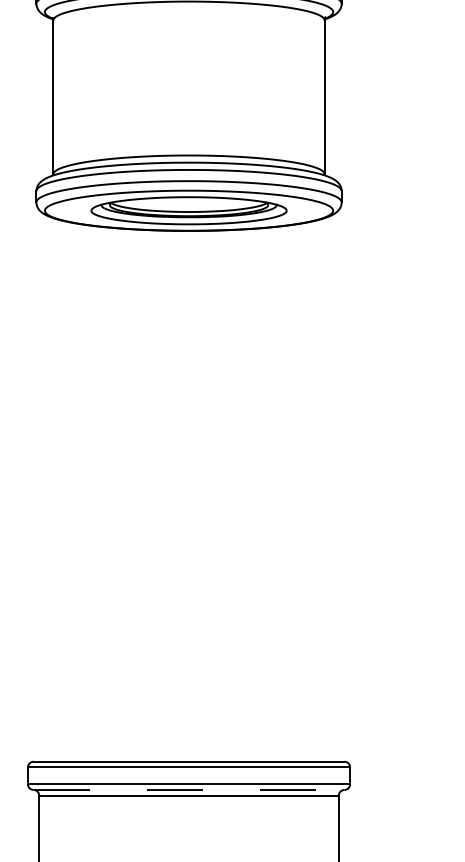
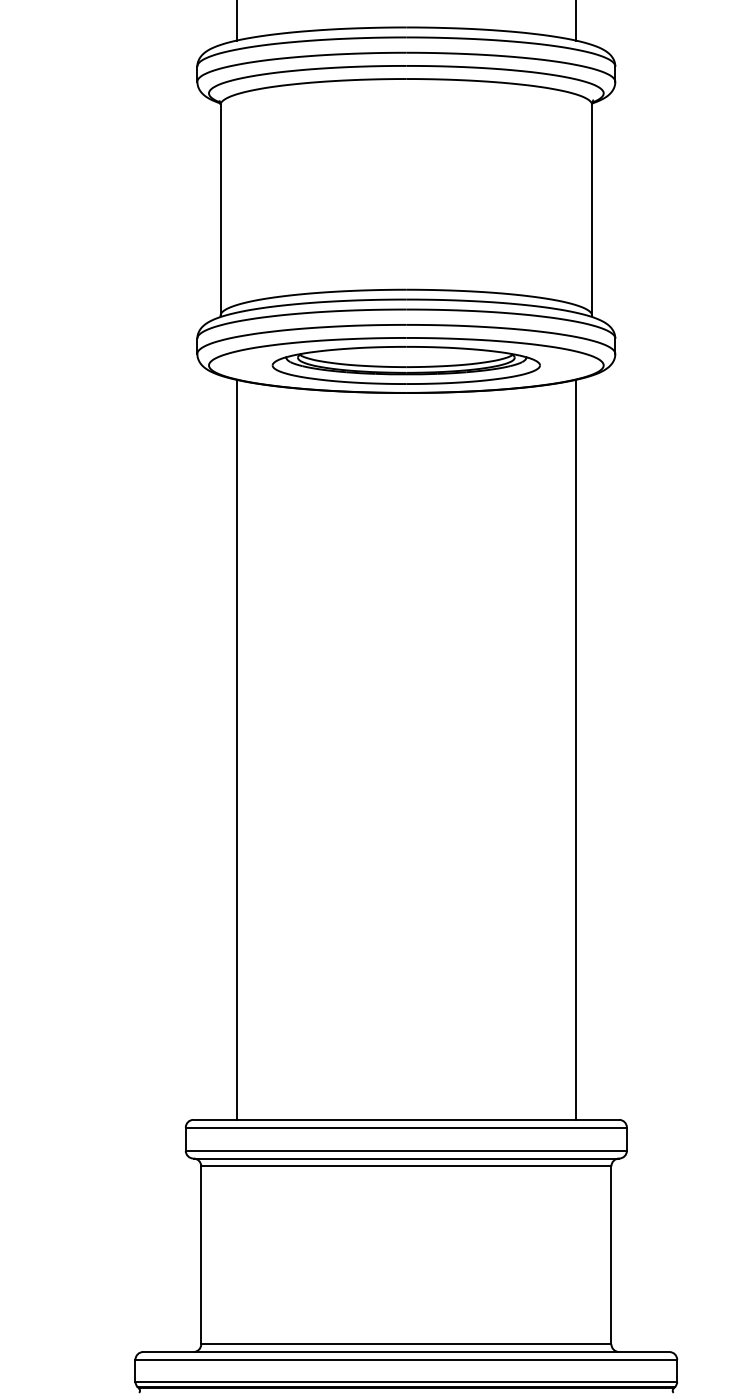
line: (65, 491) -> (237, 749), added
line: (312, 491) -> (575, 749), added
line: (189, 789) -> (406, 1158), dashed -> solid

